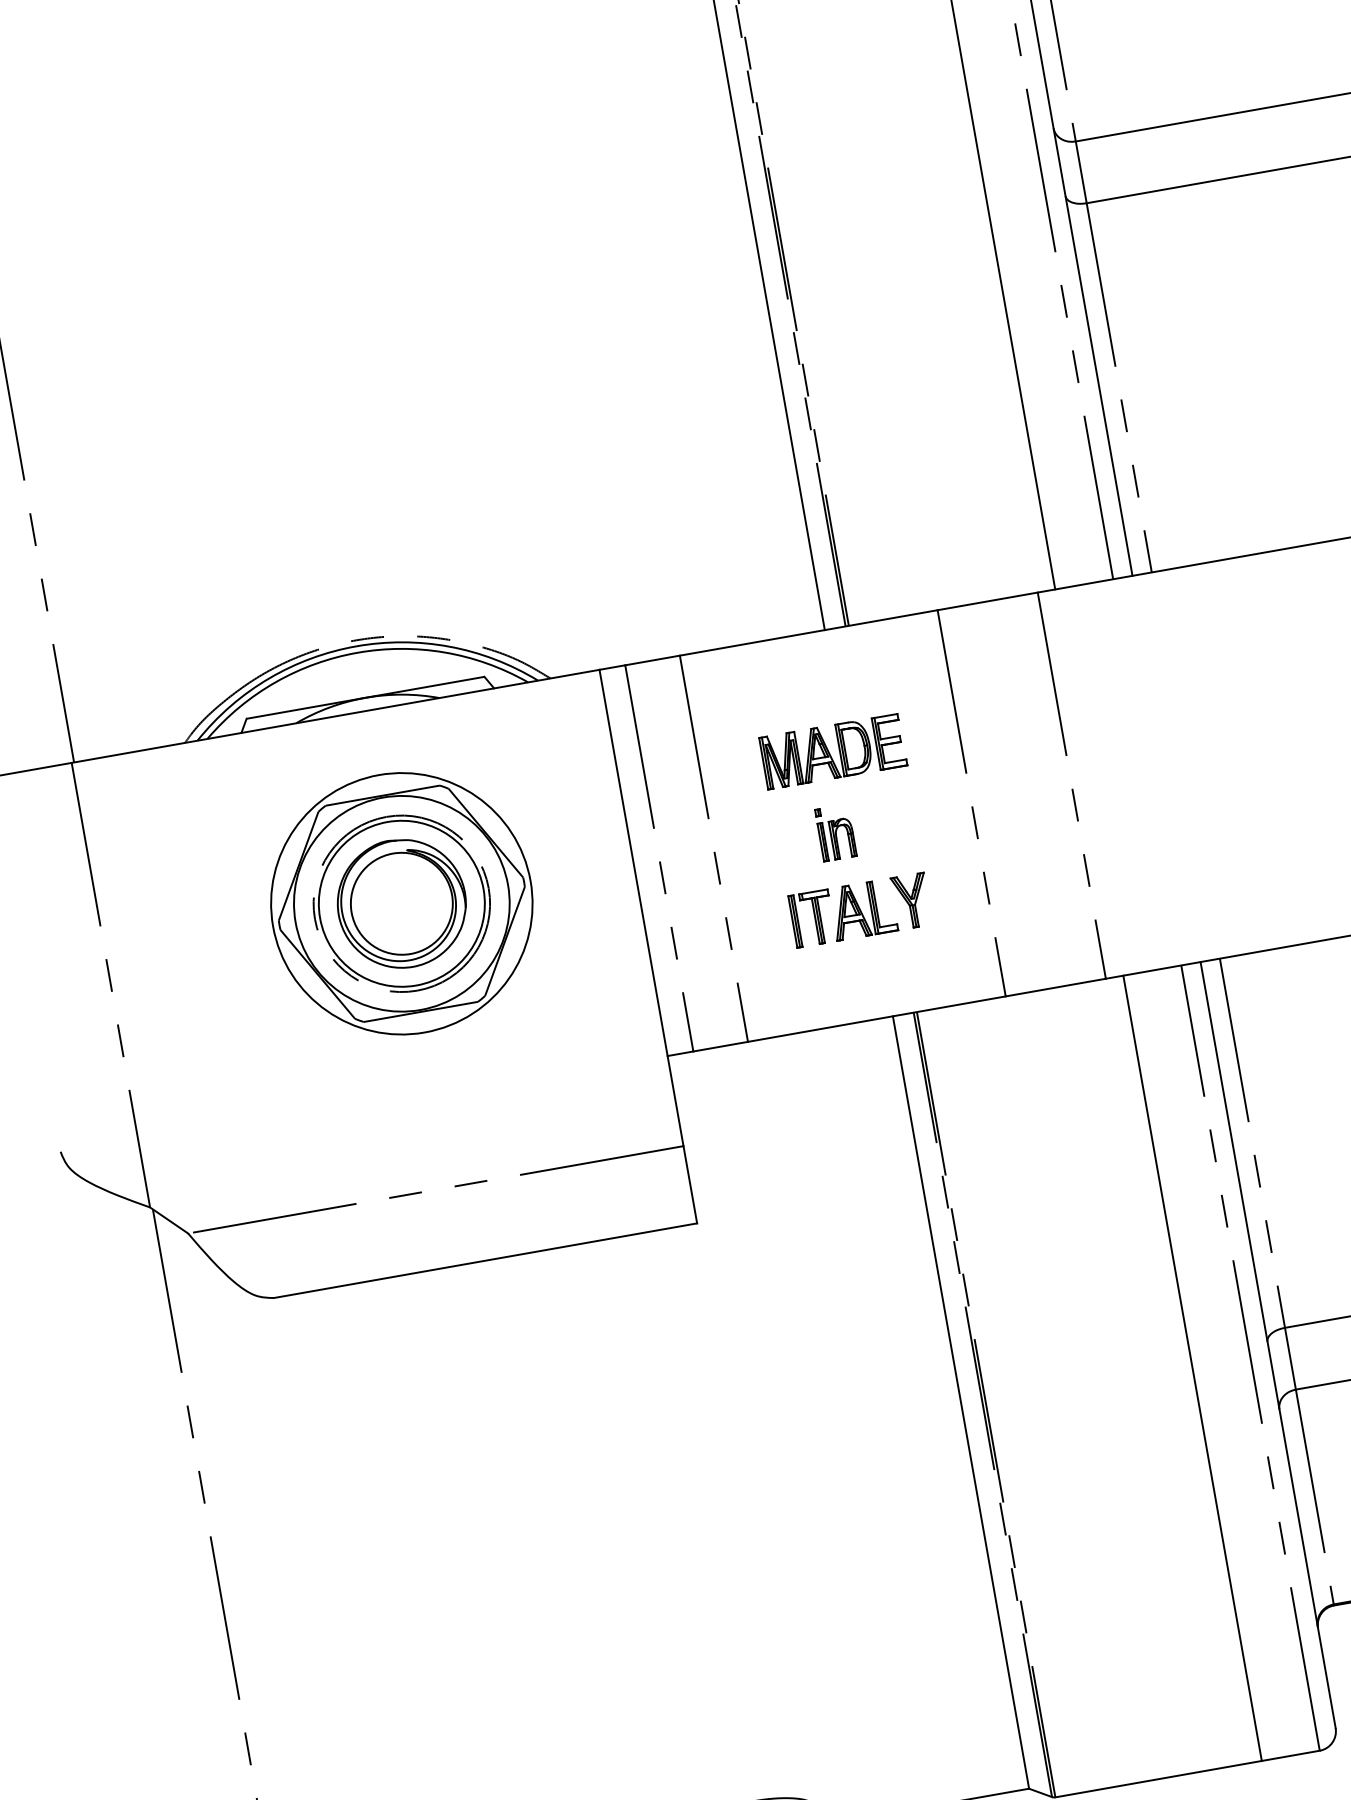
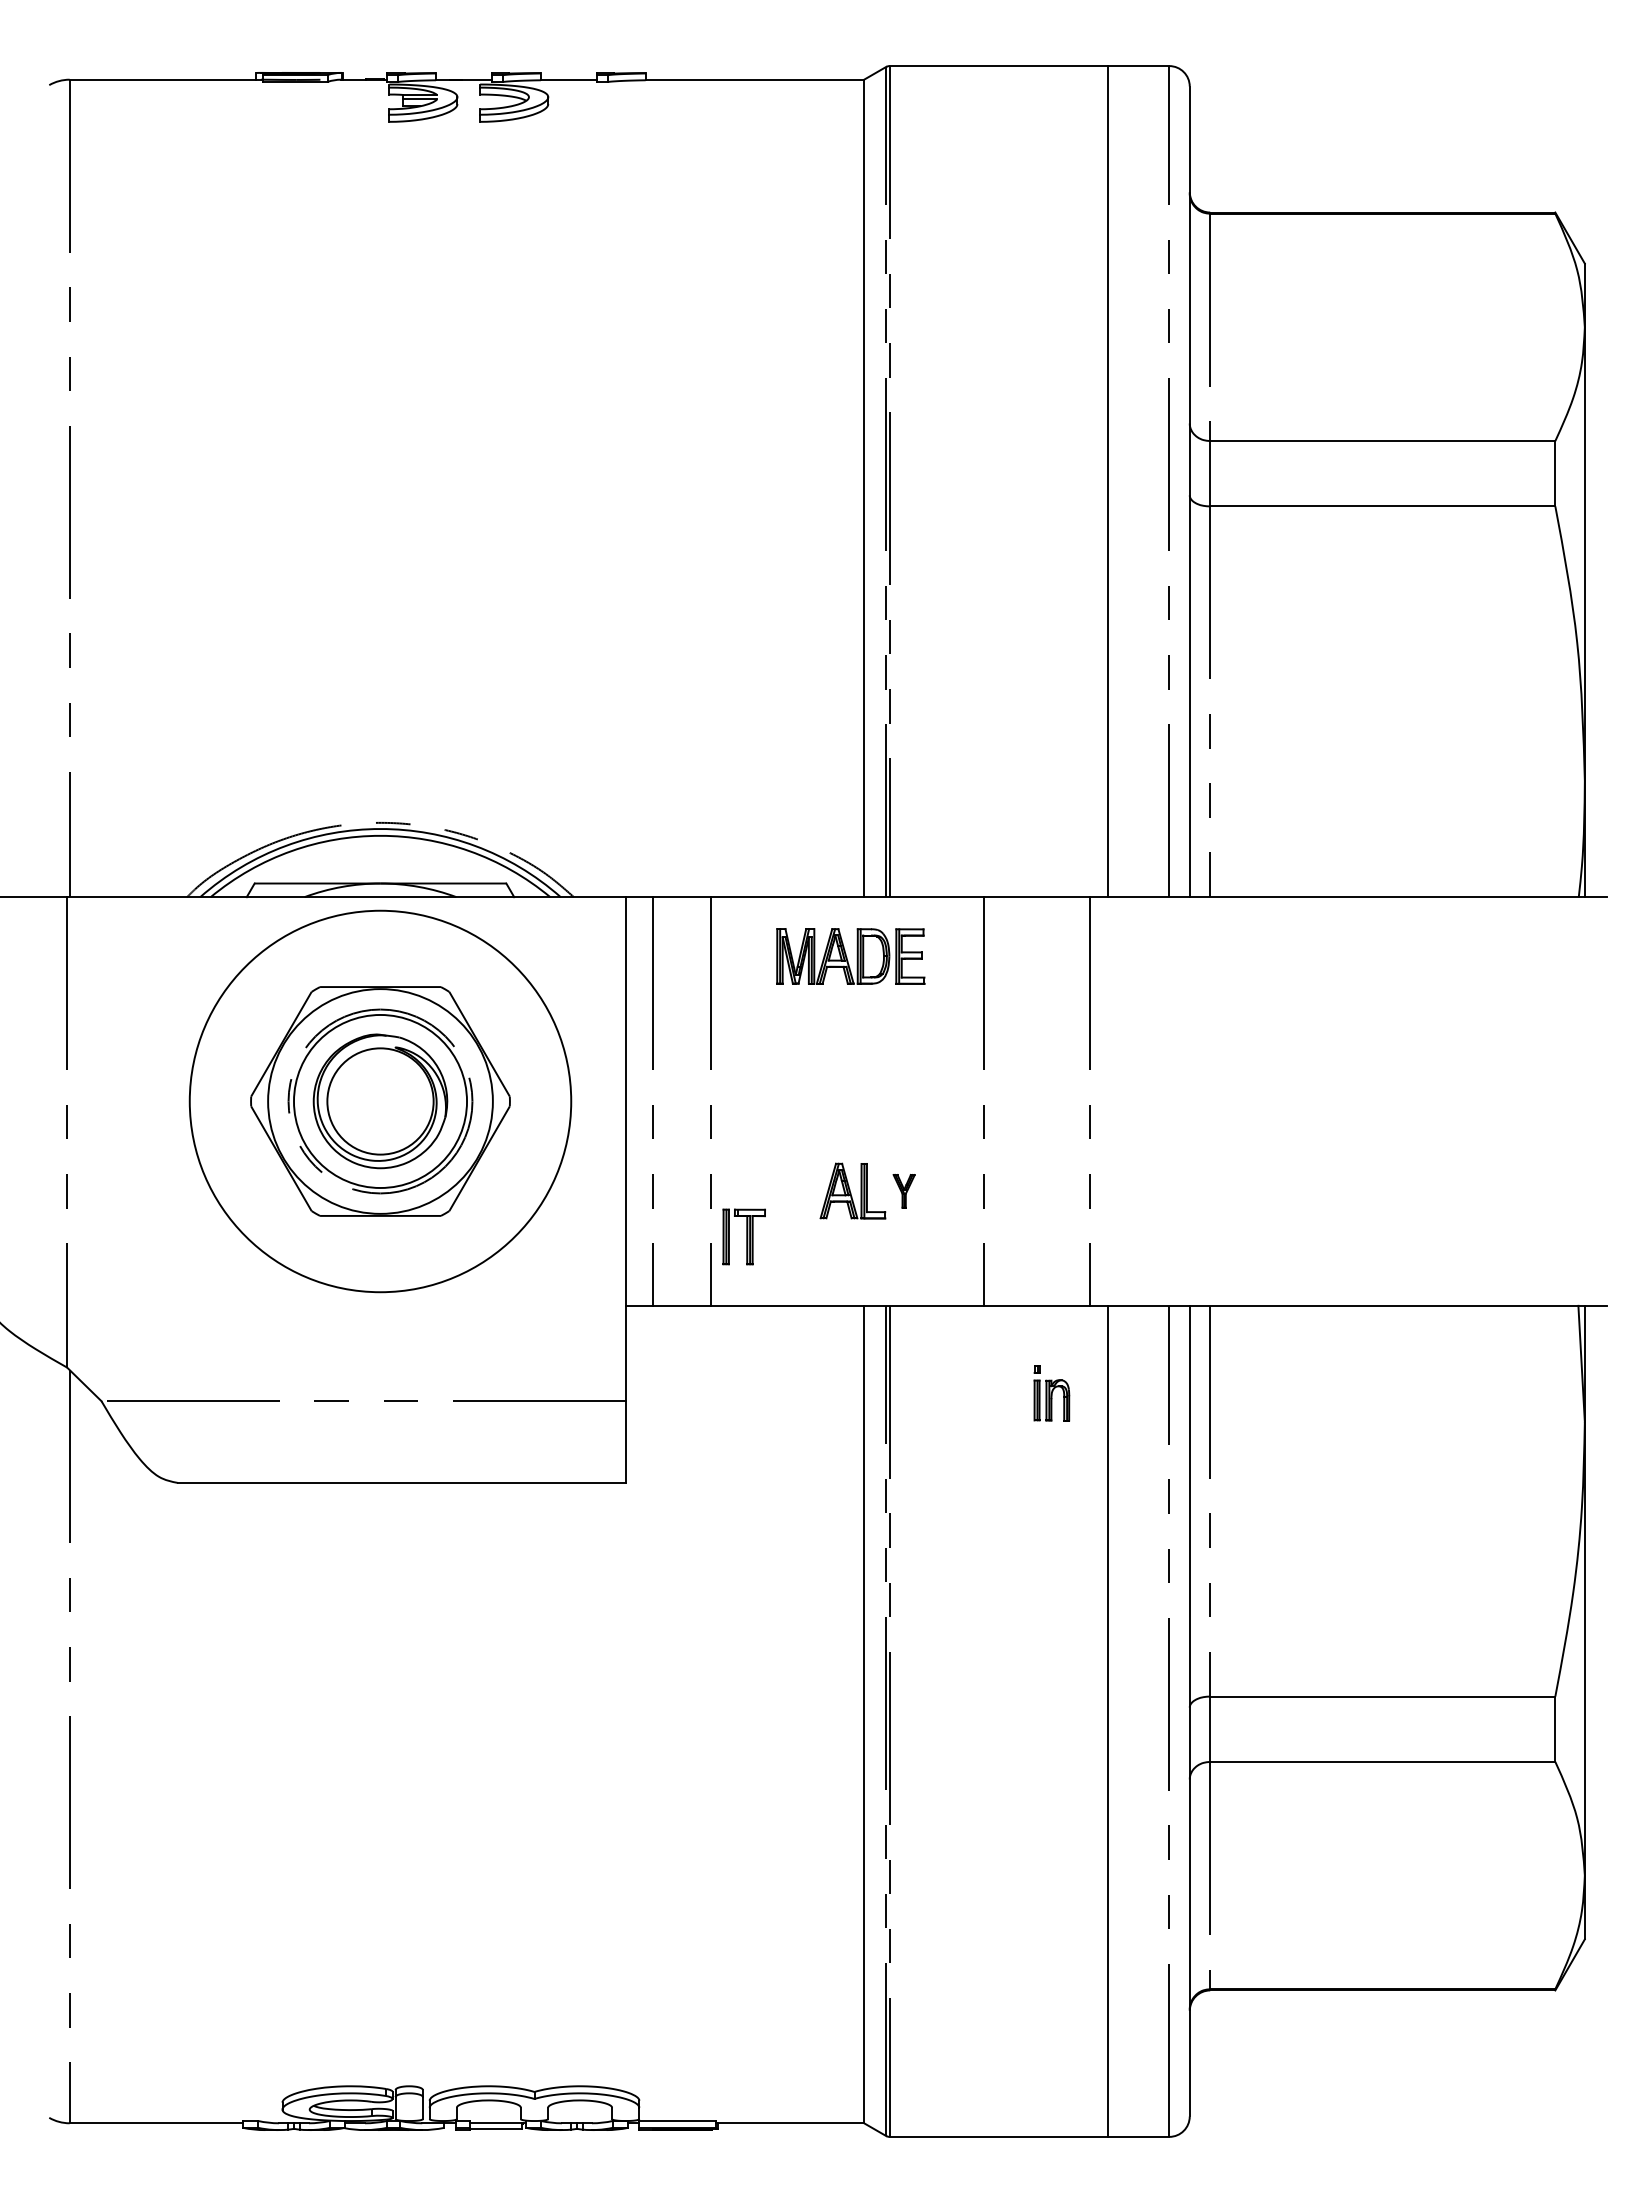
part: (832, 751) -> (850, 956), moved
part: (835, 833) -> (1051, 1393), moved
part: (911, 901) -> (903, 1191), size x0.6
circle: (401, 903) -> (380, 1101), size x1.4
part: (811, 918) -> (743, 1236), moved

